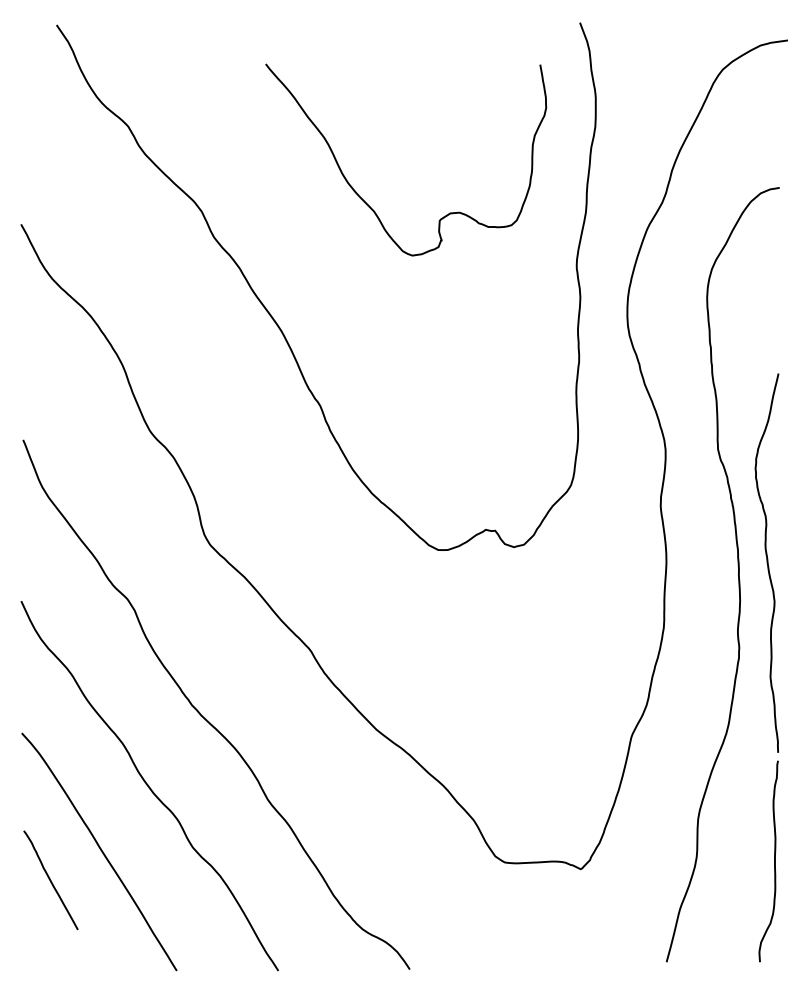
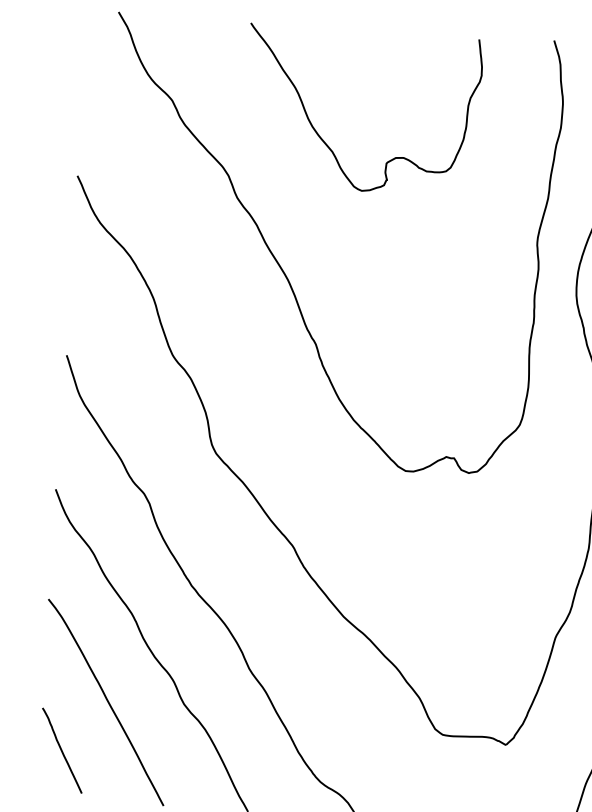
curve: (364, 200) -> (325, 142), moved
curve: (50, 880) -> (61, 750), moved

